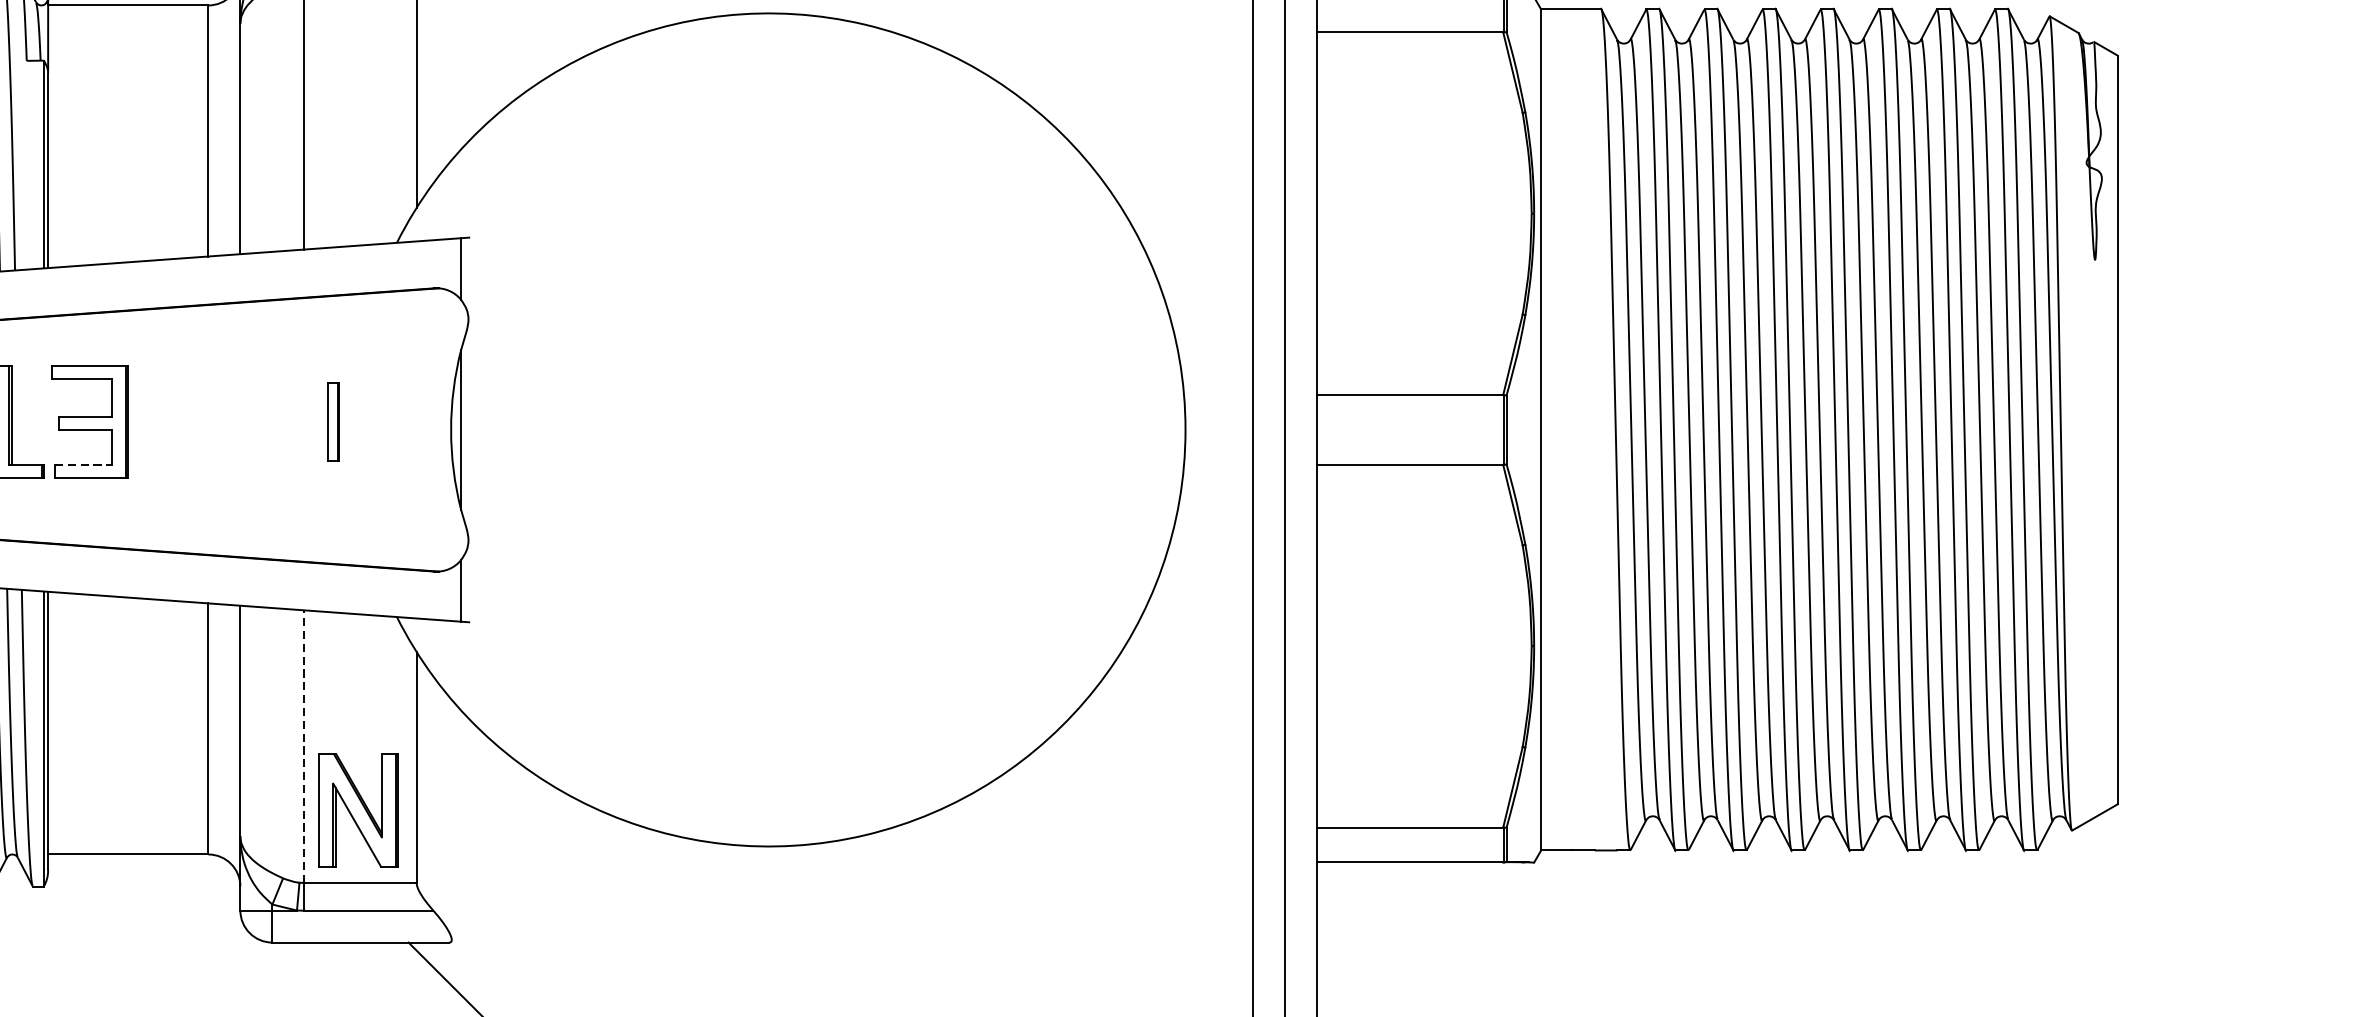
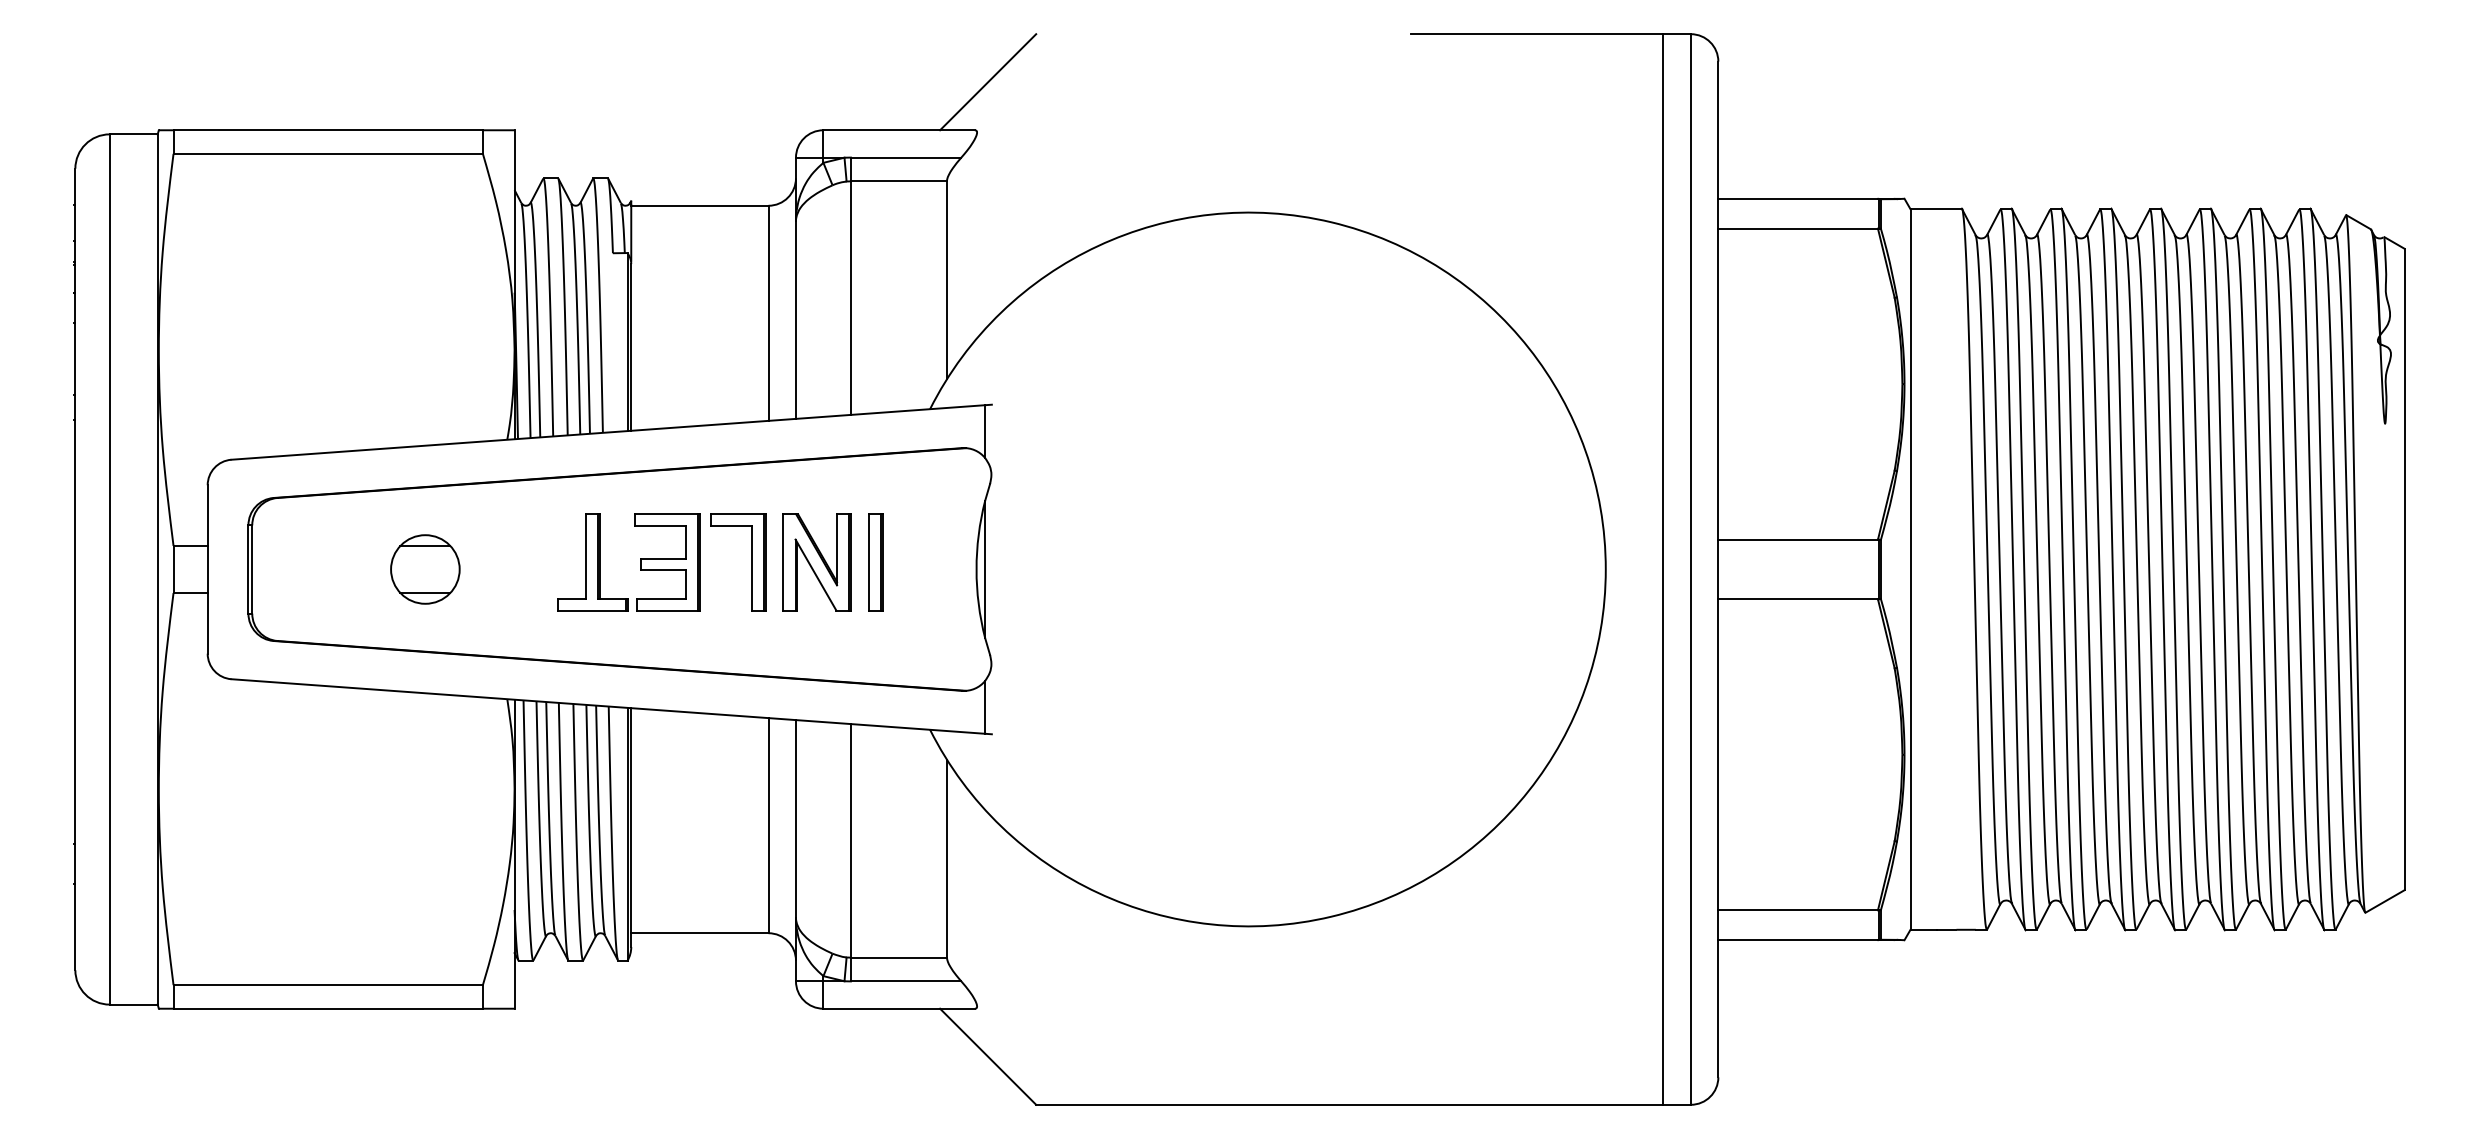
part: (188, 421) -> (751, 562), added
part: (333, 421) -> (875, 562), size x1.43
line: (83, 464) -> (661, 599), dashed -> solid
line: (304, 746) -> (850, 840), dashed -> solid
part: (357, 810) -> (816, 562), moved

